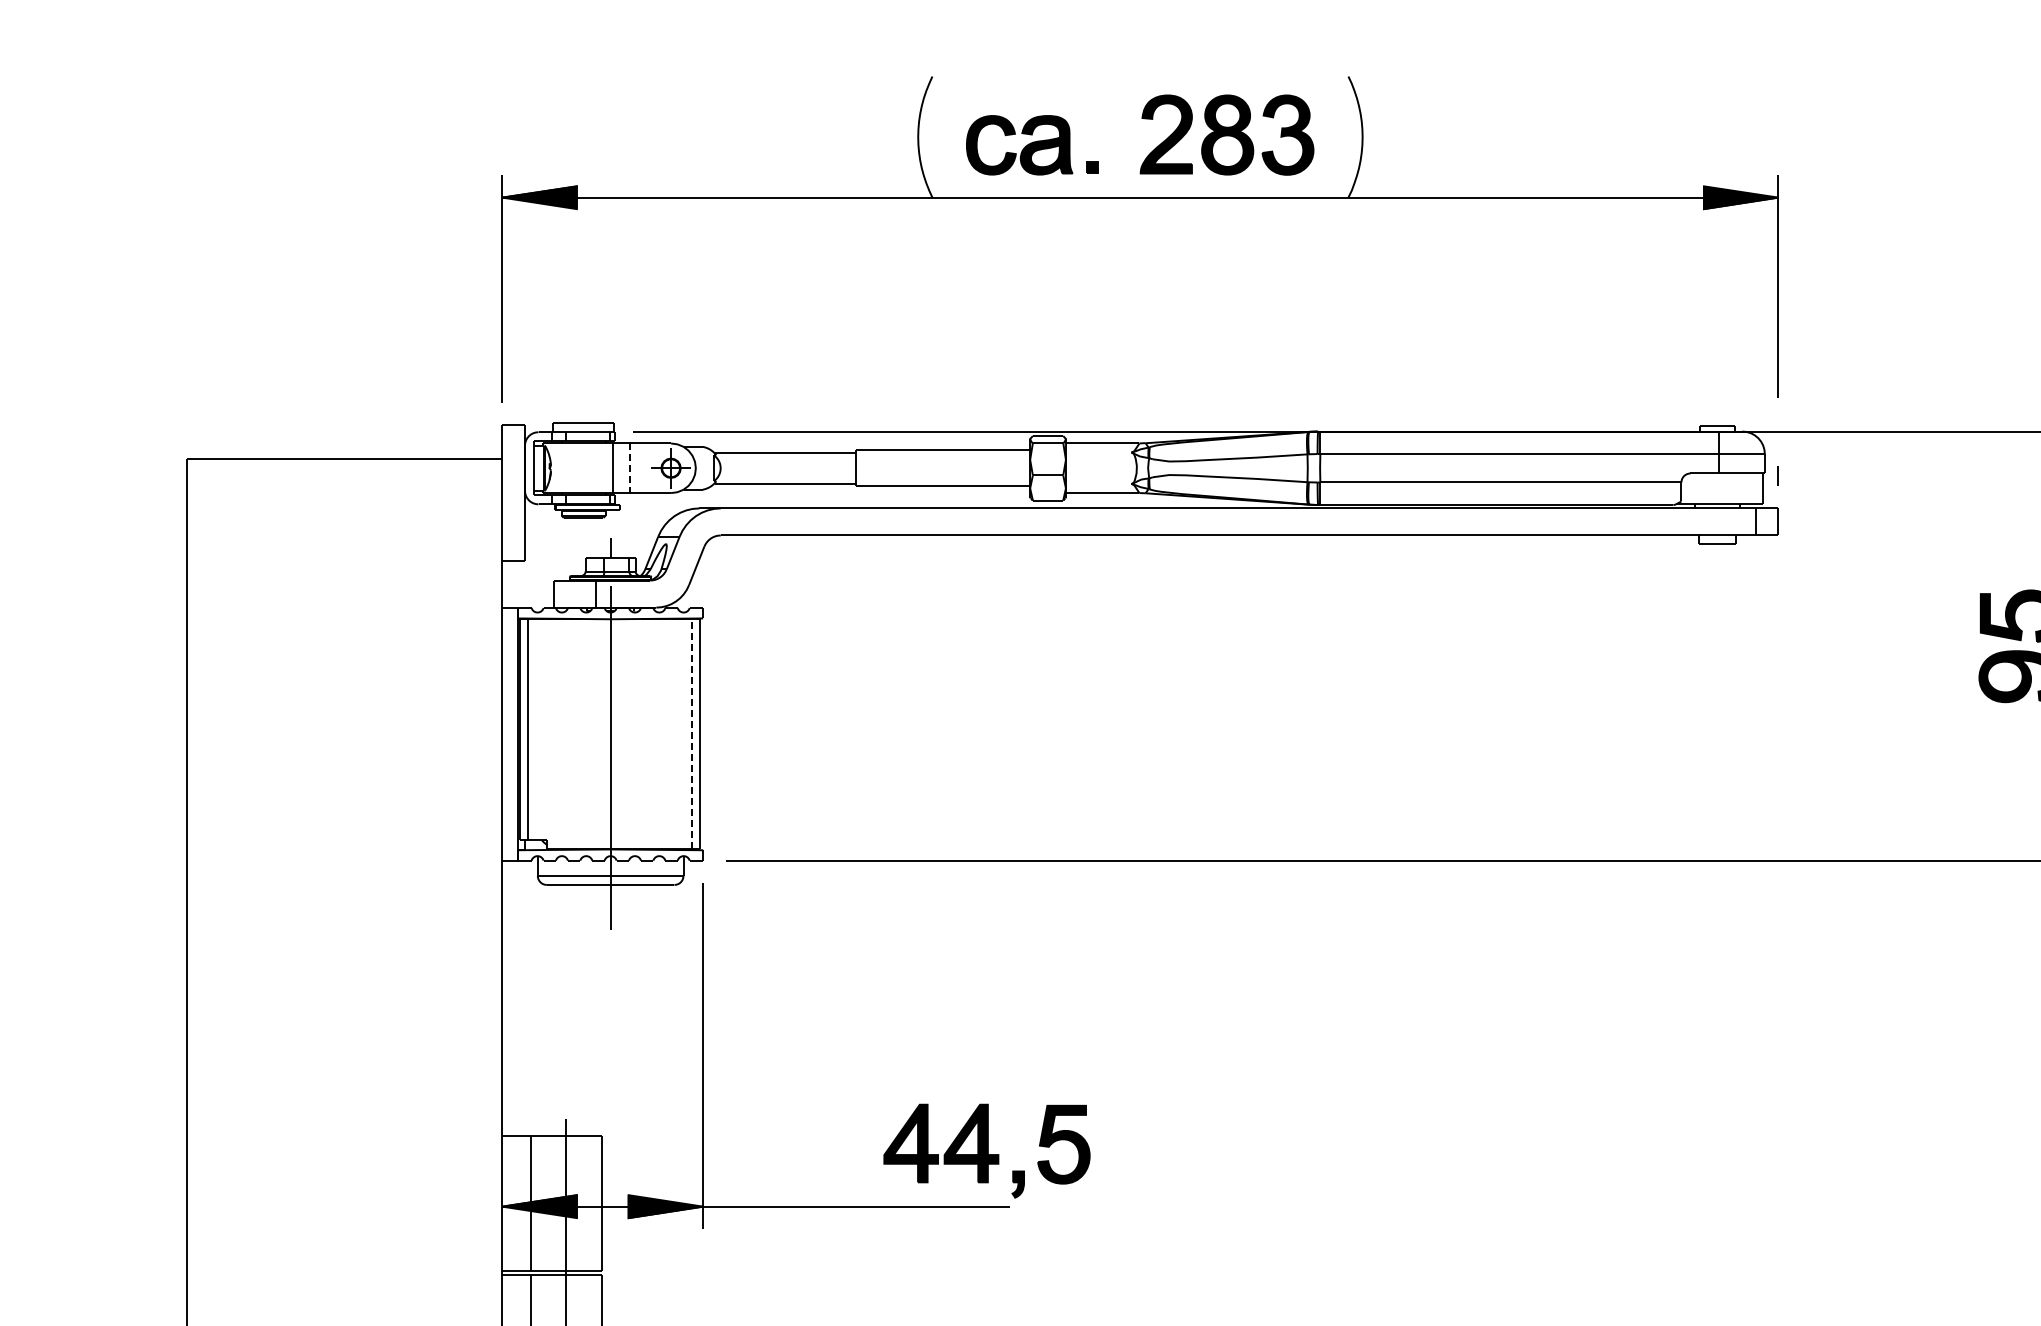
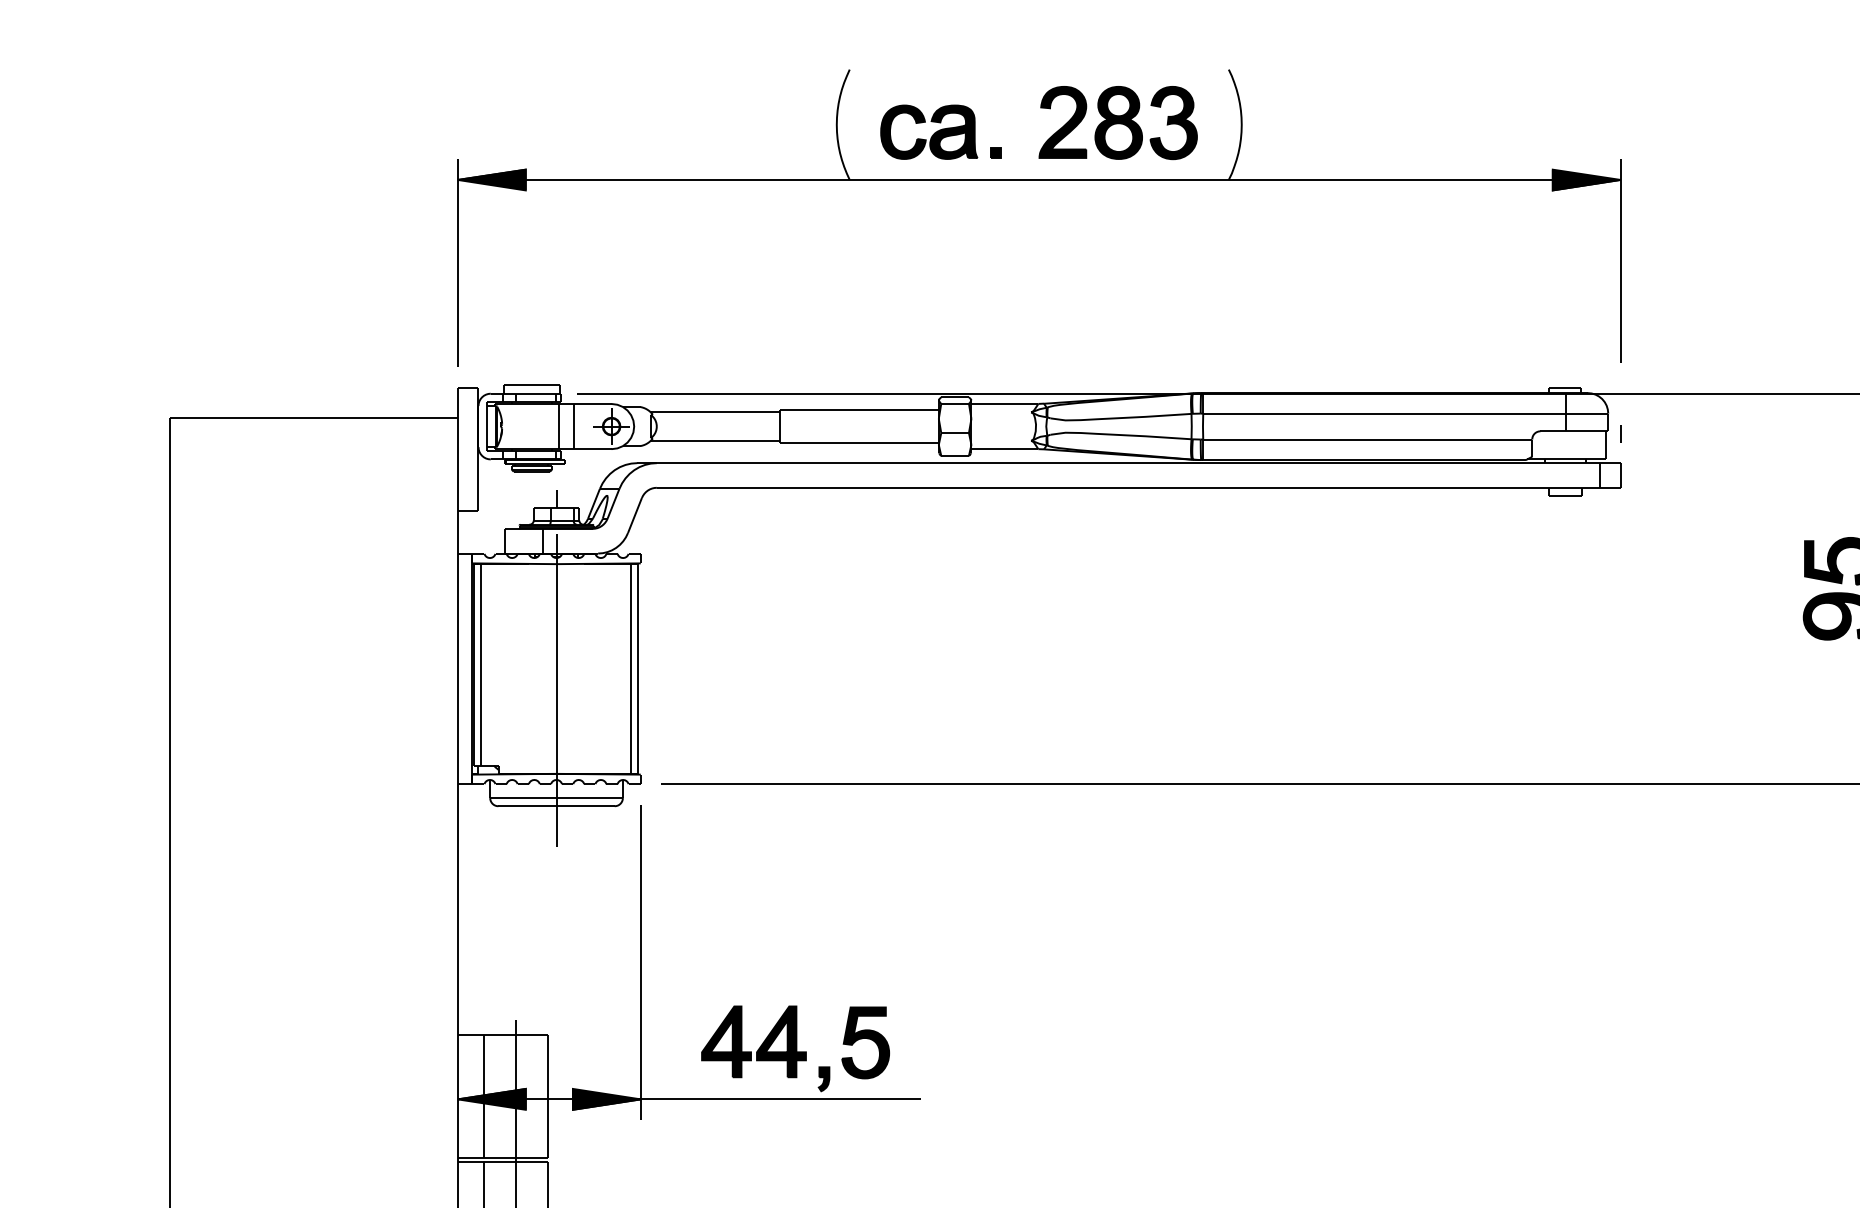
line: (629, 468) -> (573, 426), dashed -> solid
line: (691, 733) -> (630, 668), dashed -> solid
part: (986, 1150) -> (795, 1048), moved

